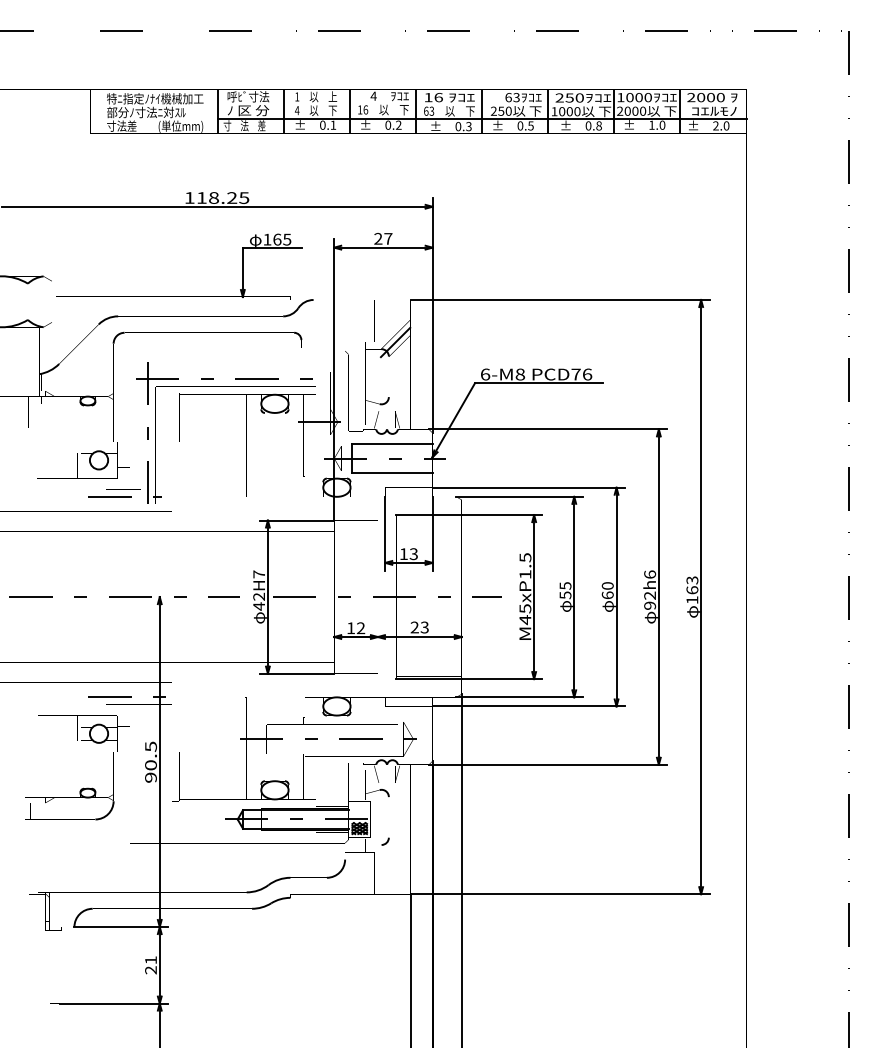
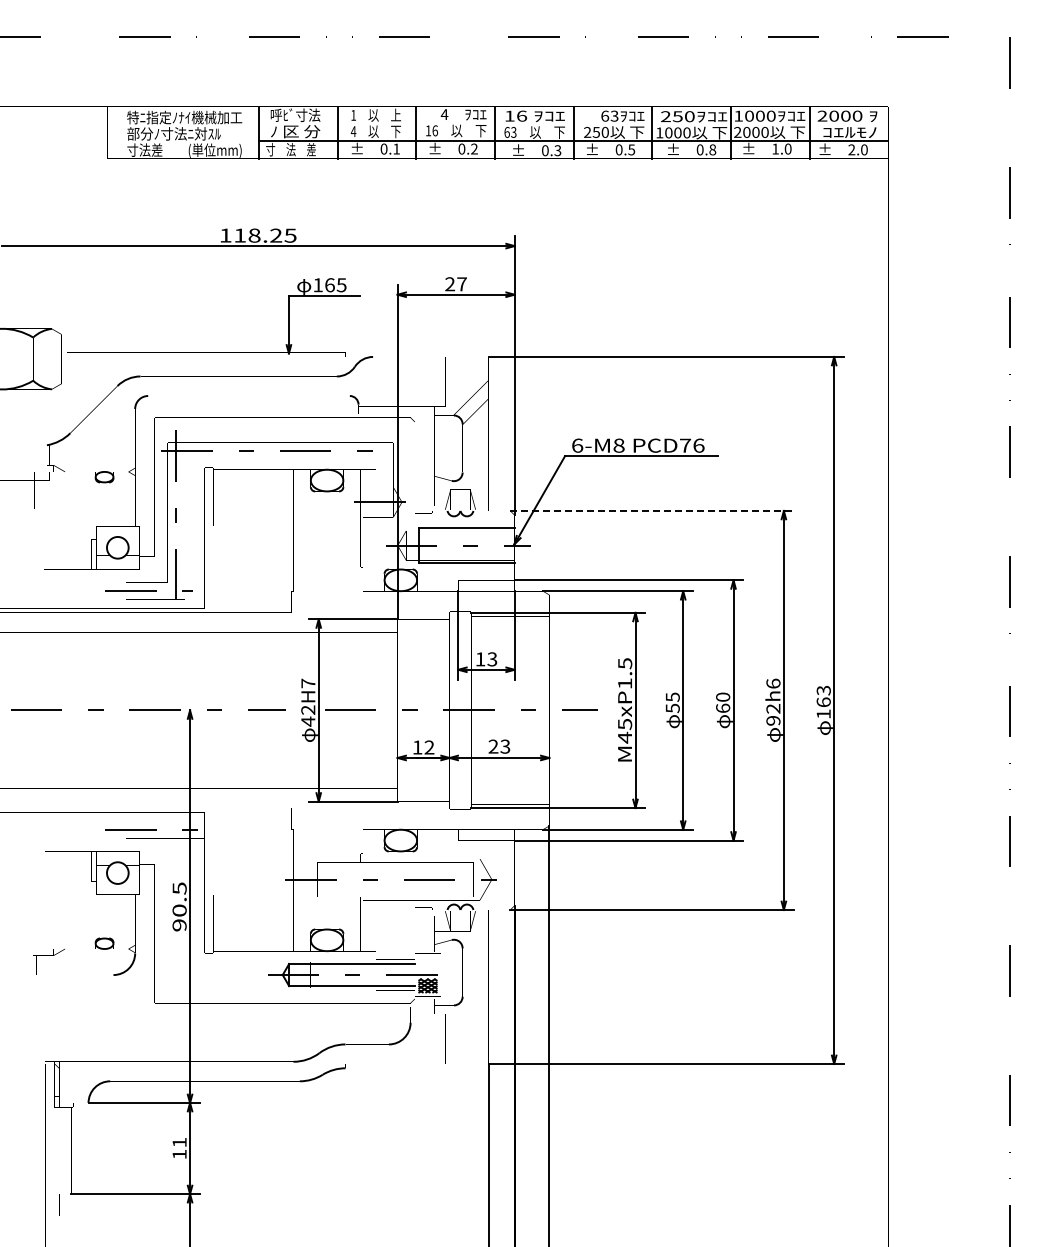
line: (397, 339) -> (473, 404), removed
line: (548, 429) -> (652, 510), solid -> dashed
text: (150, 970) -> (179, 1154), 21 -> 11

